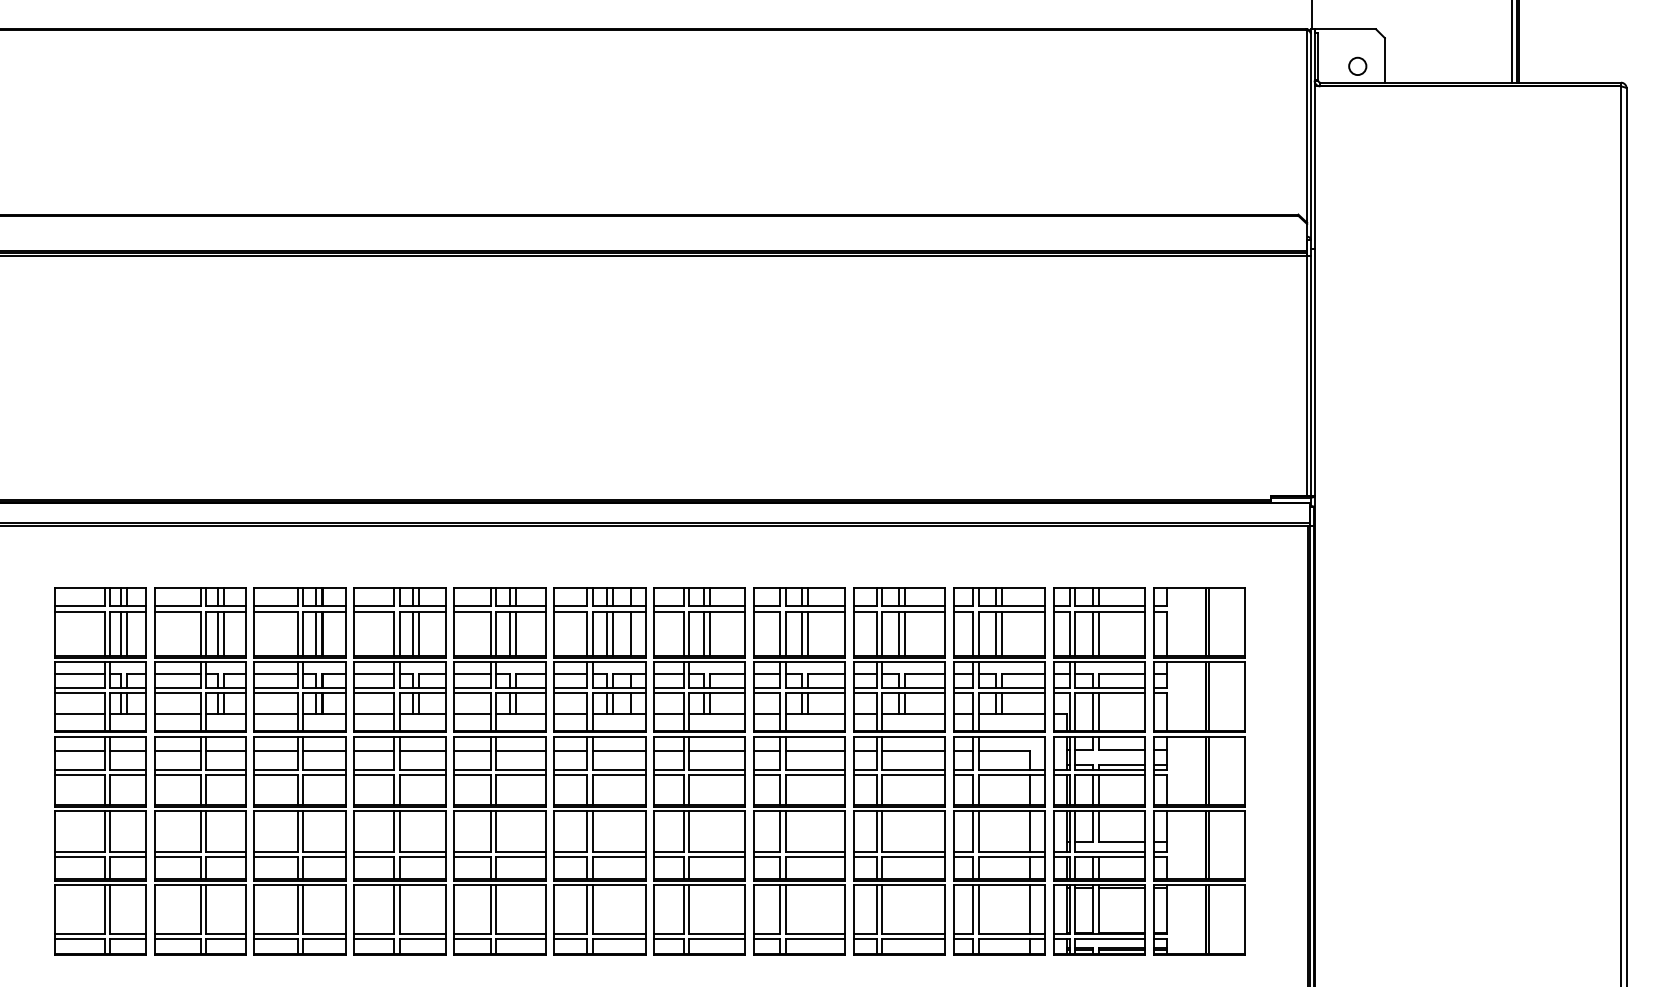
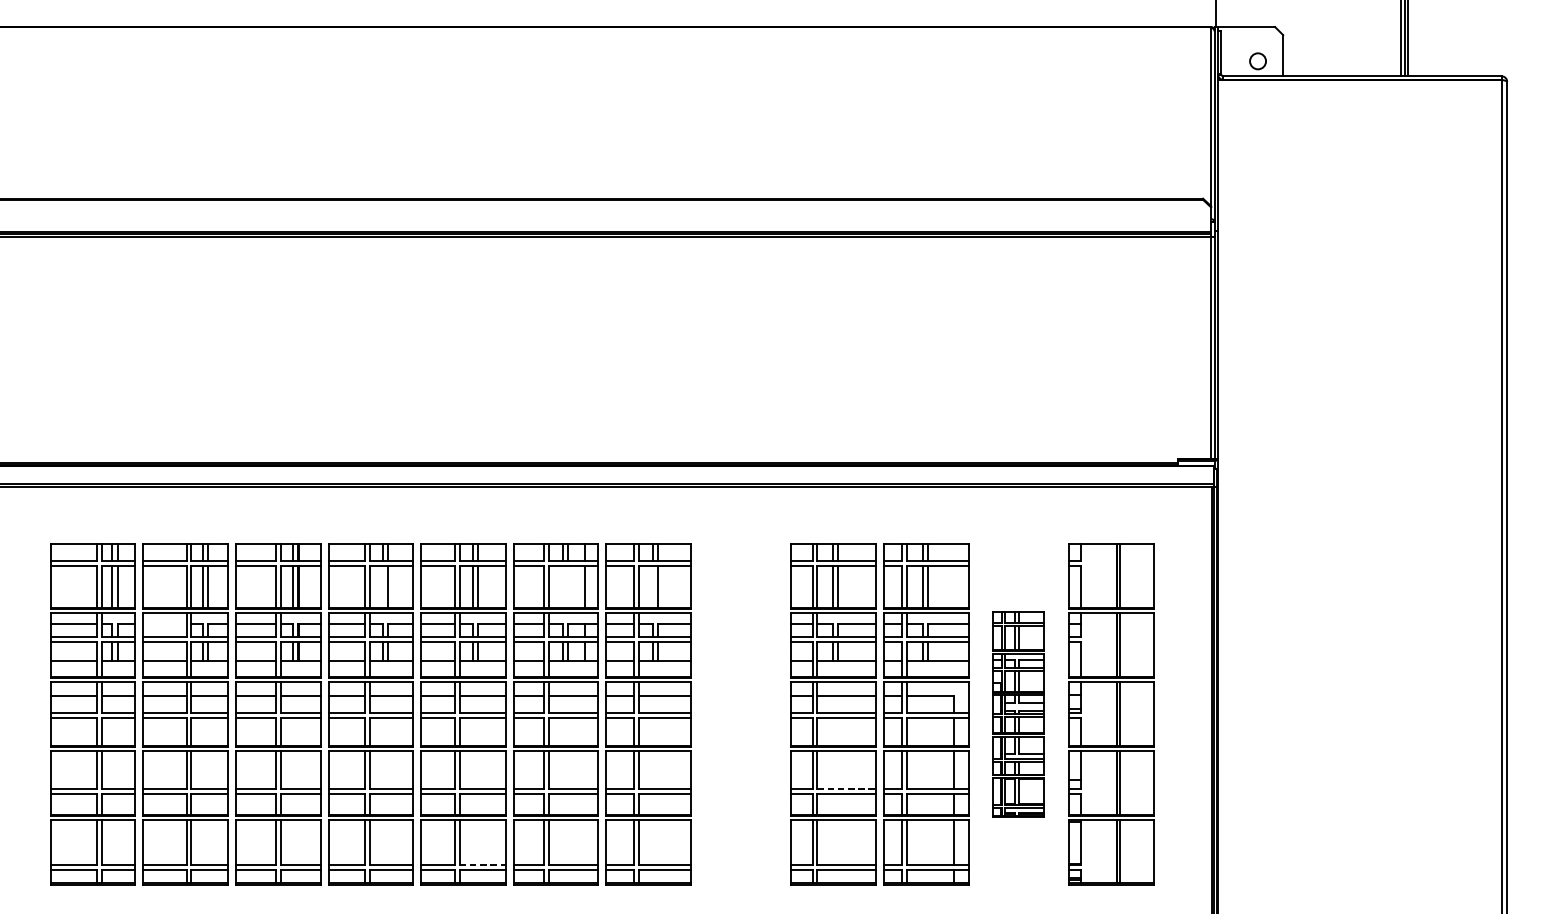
line: (412, 633) -> (382, 586), removed
line: (607, 633) -> (563, 586), removed
line: (613, 633) -> (568, 586), removed
line: (704, 633) -> (652, 586), removed
line: (177, 673) -> (164, 623), removed
part: (799, 771) -> (740, 714), removed
part: (1099, 771) -> (1018, 714), size x0.6
line: (913, 851) -> (846, 788), solid -> dashed
line: (520, 933) -> (482, 864), solid -> dashed

